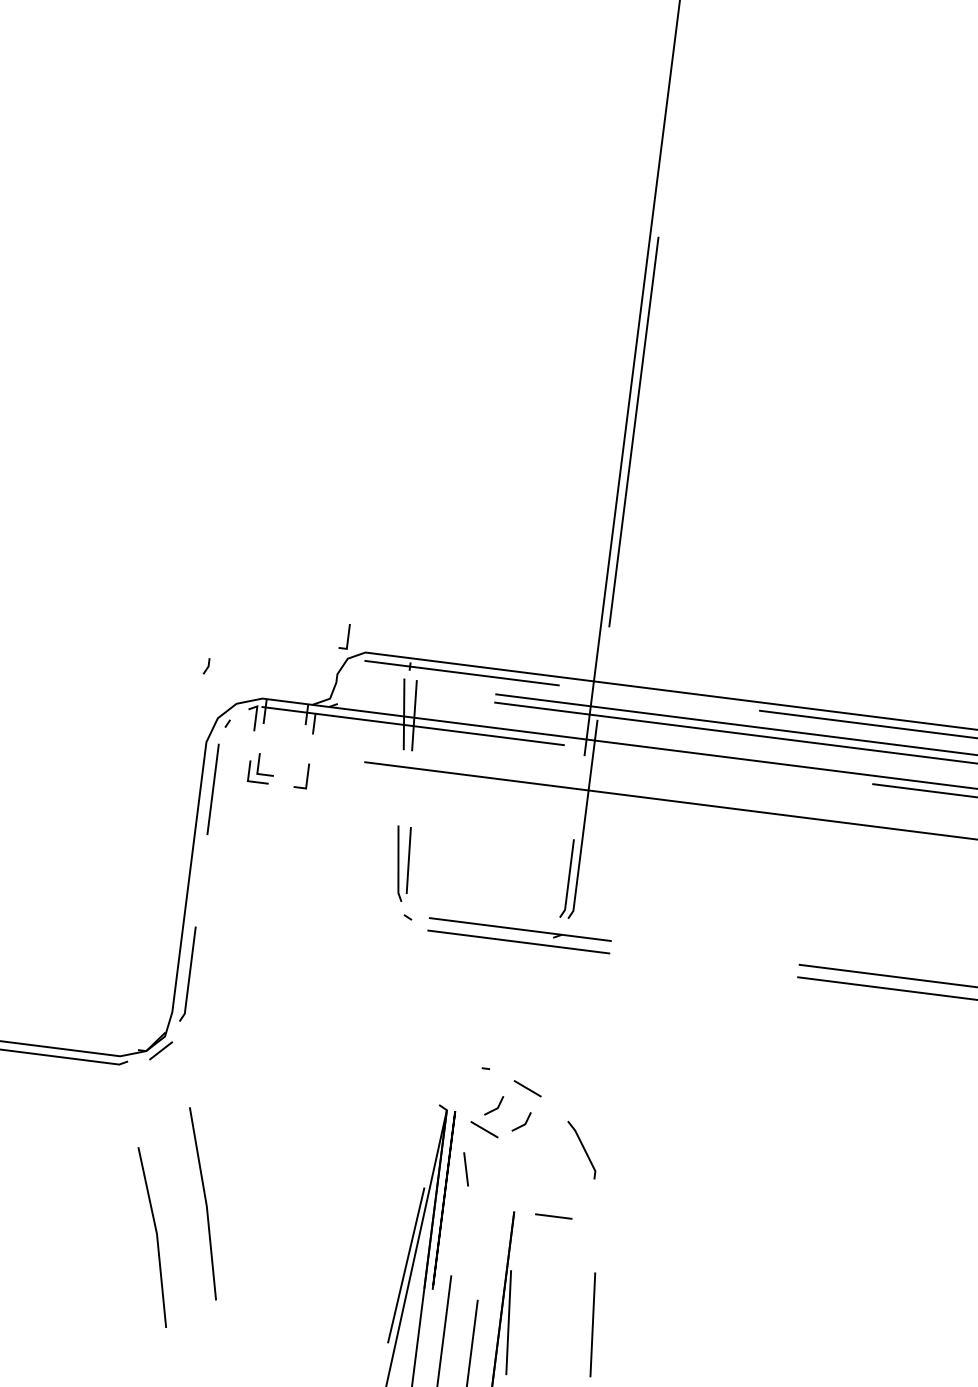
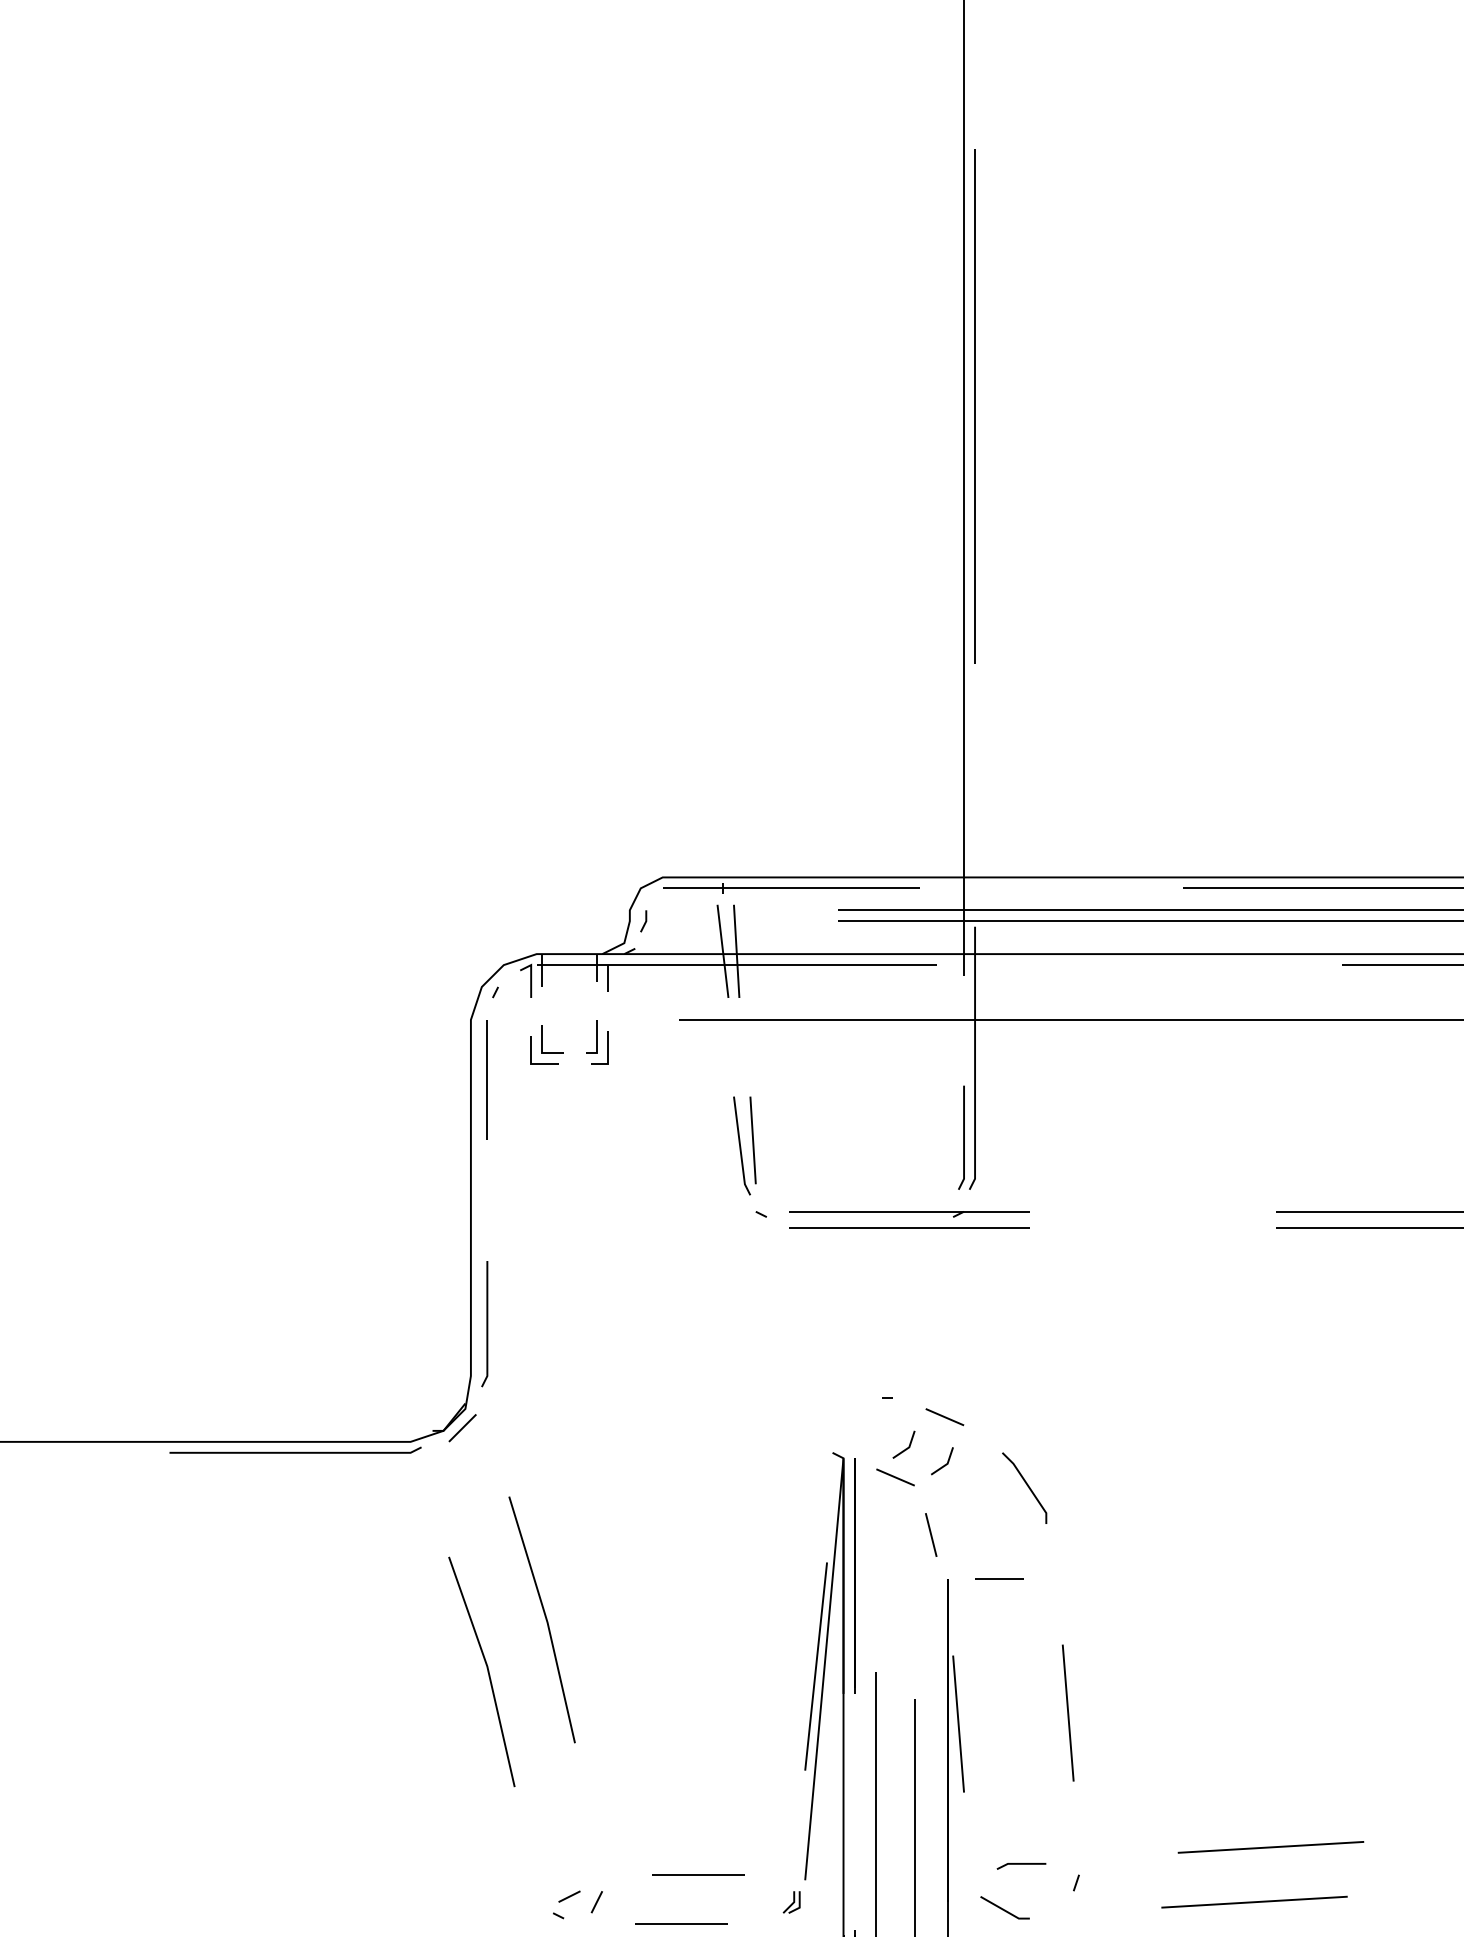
line: (633, 432) -> (974, 406), moved
line: (348, 636) -> (596, 1036), moved
part: (206, 666) -> (643, 921), moved
line: (466, 1169) -> (931, 1534), moved

